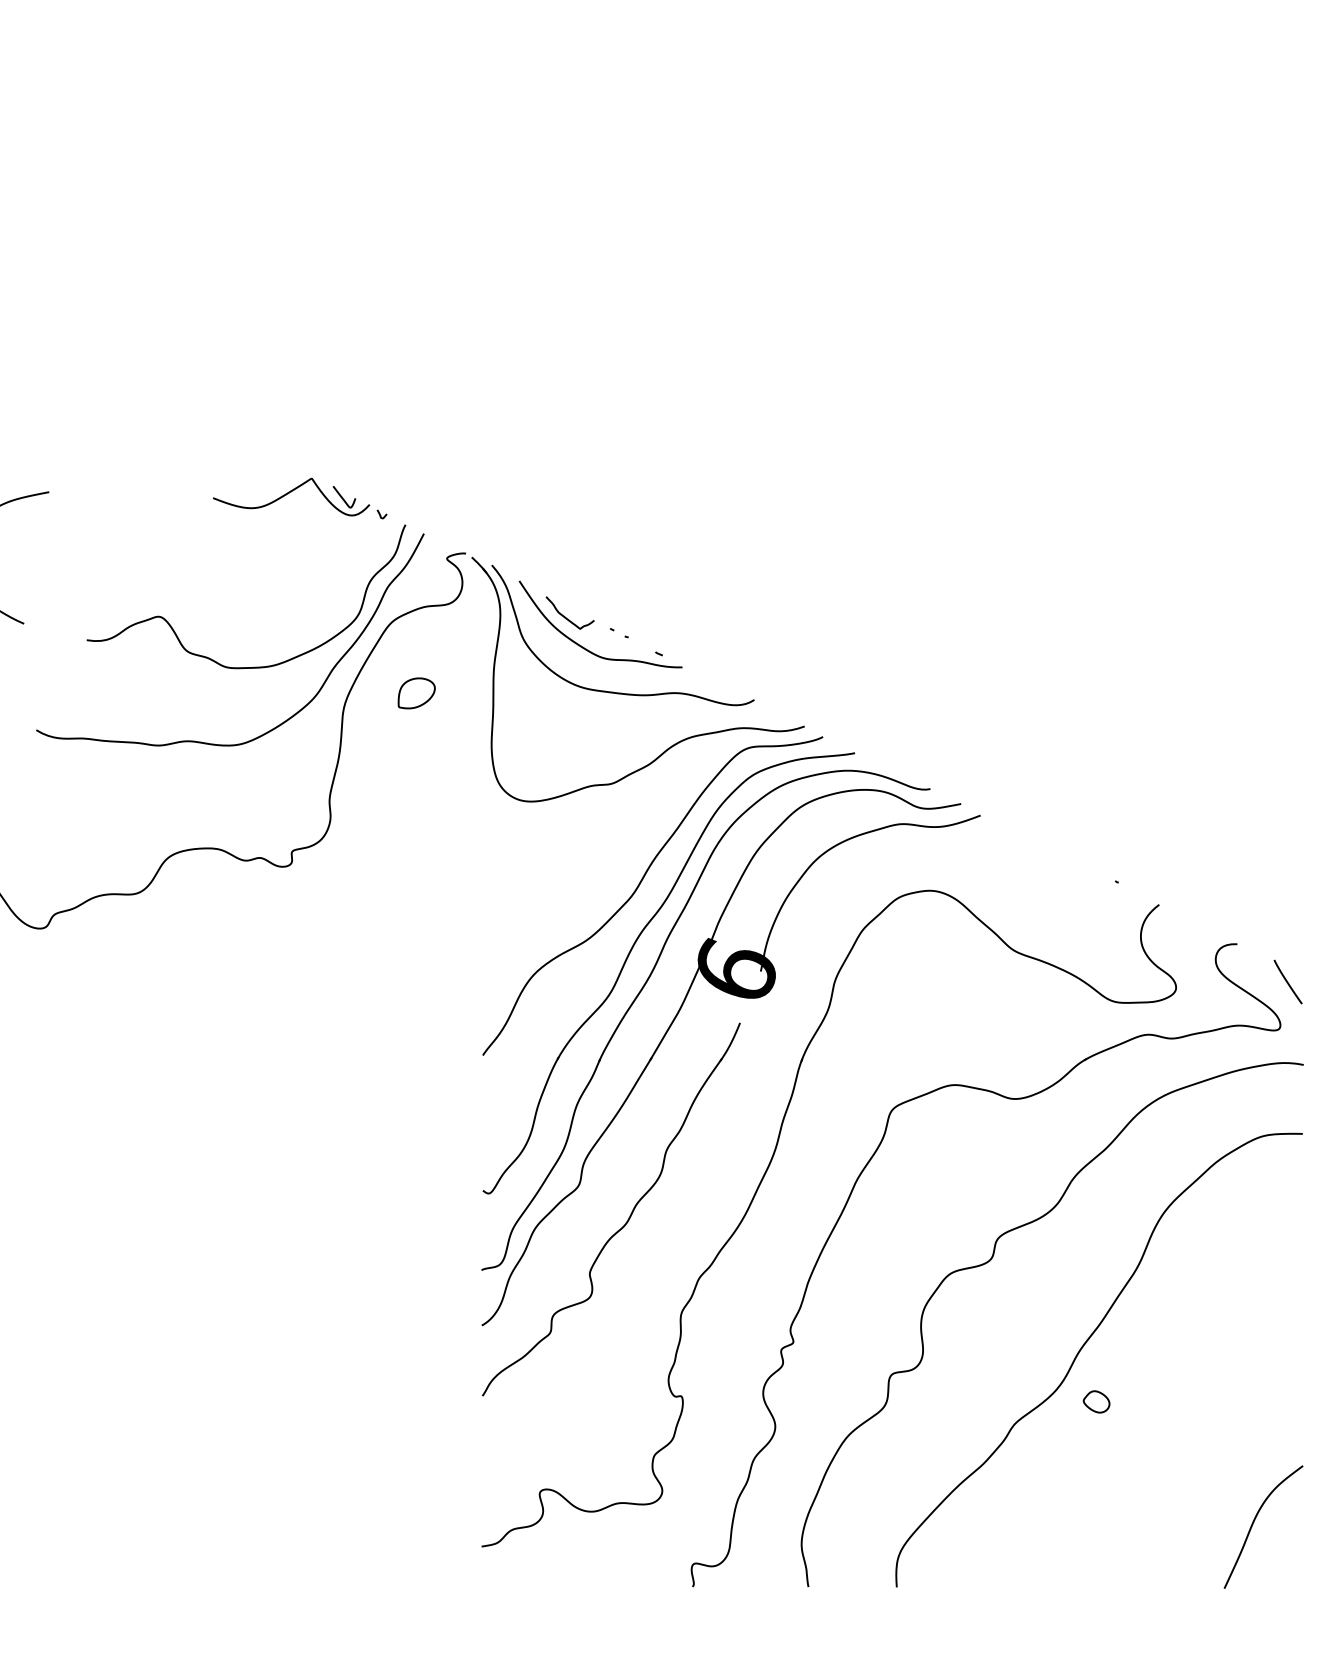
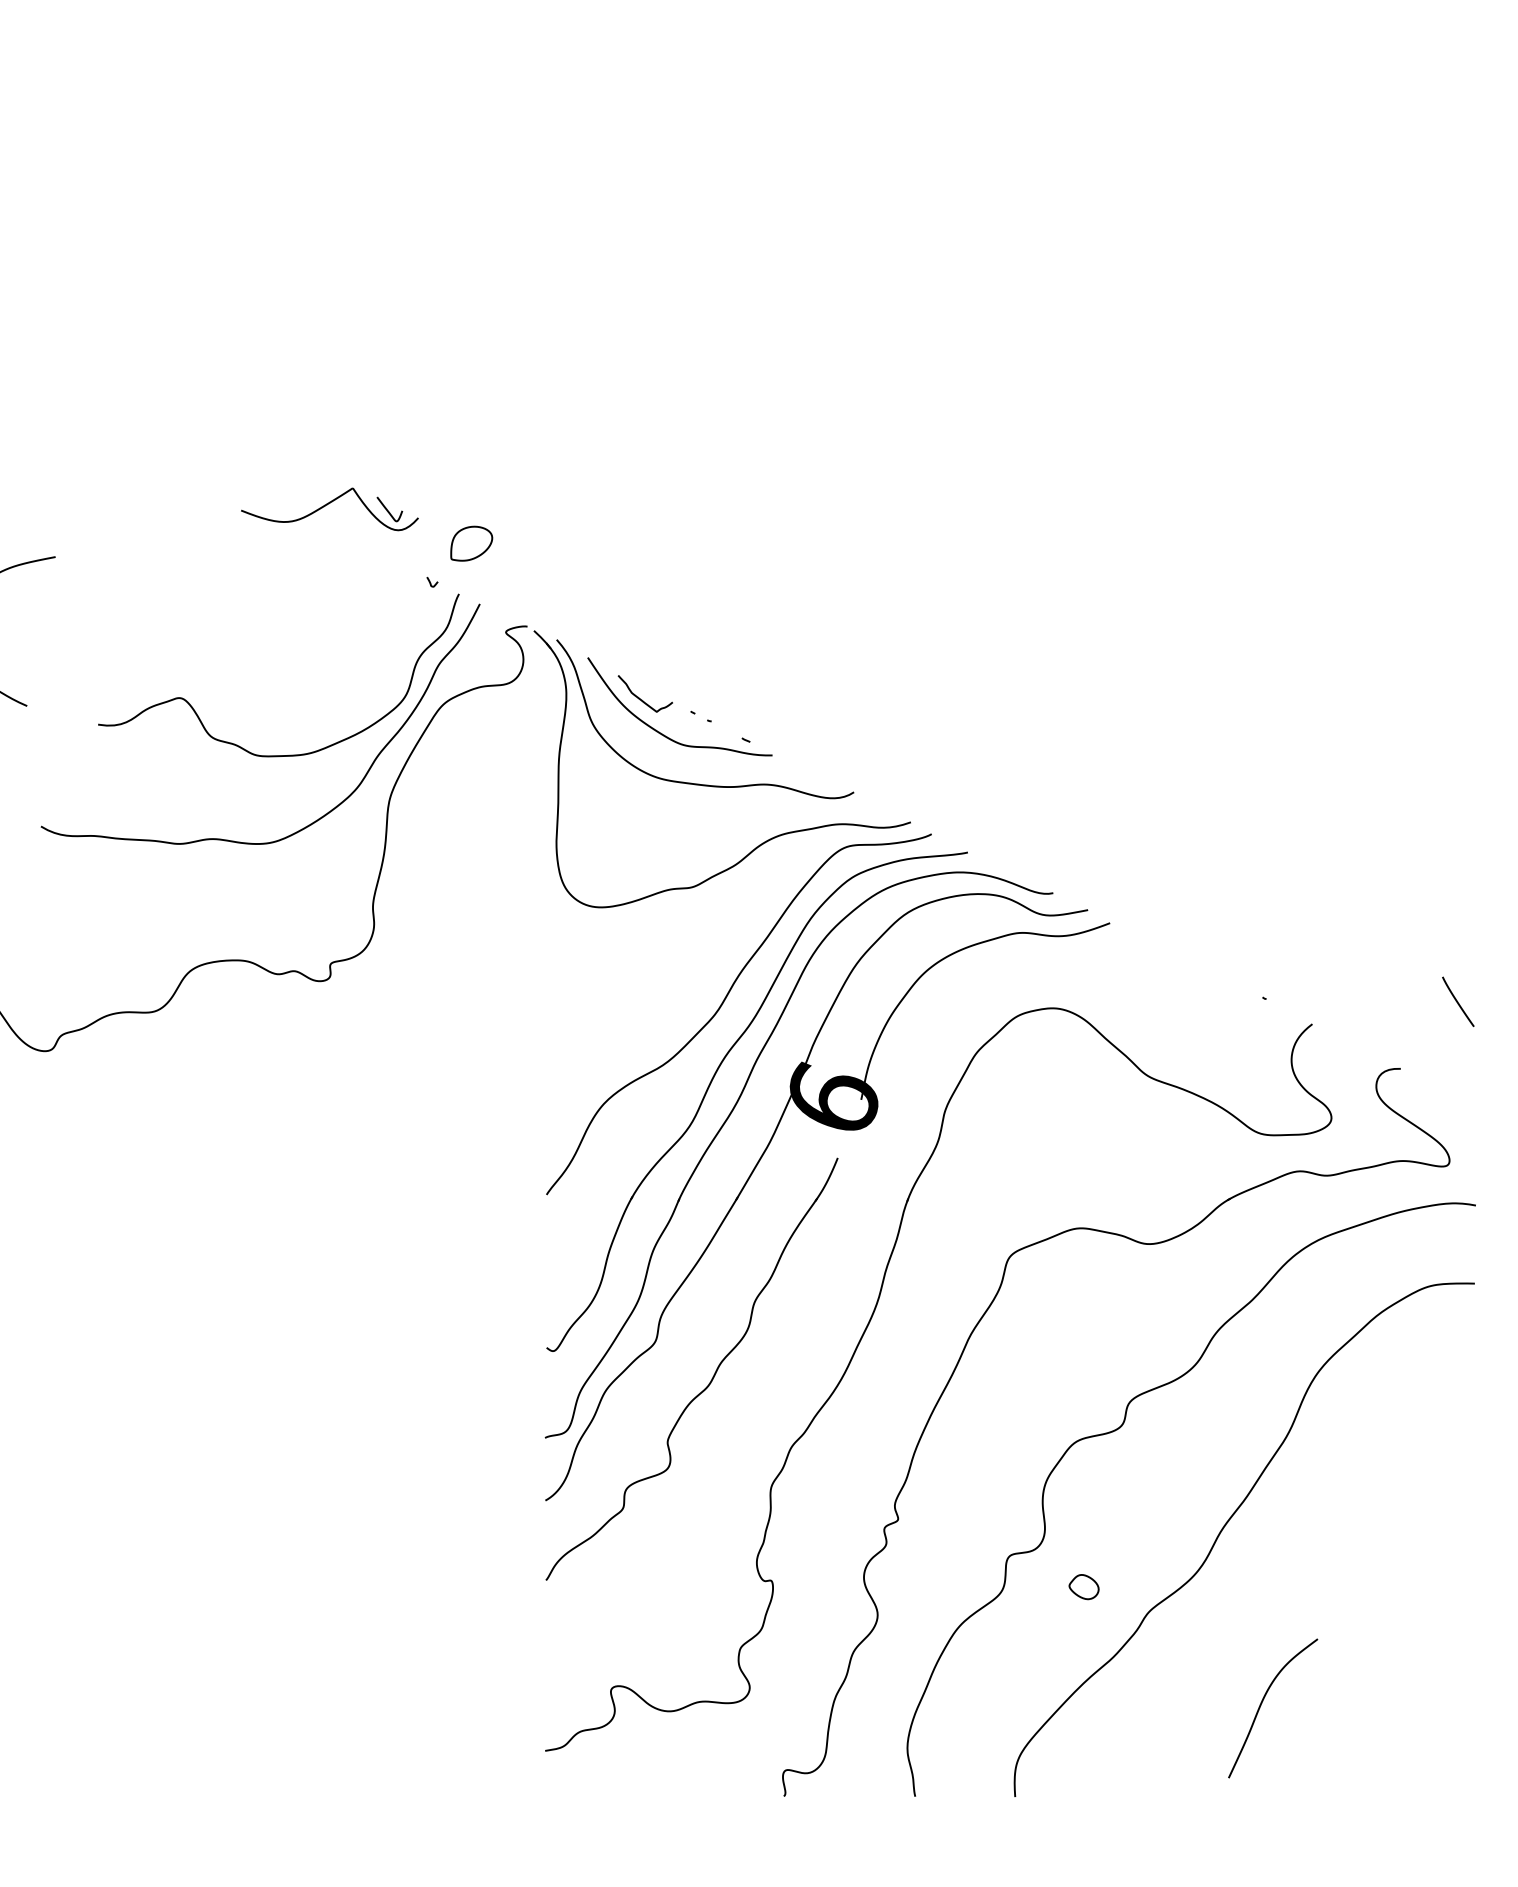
part: (291, 496) -> (329, 508), moved
part: (416, 693) -> (471, 543), moved
curve: (1287, 981) -> (1457, 1001), moved
part: (1096, 1401) -> (1083, 1586), moved
curve: (1254, 1522) -> (1262, 1703), moved

